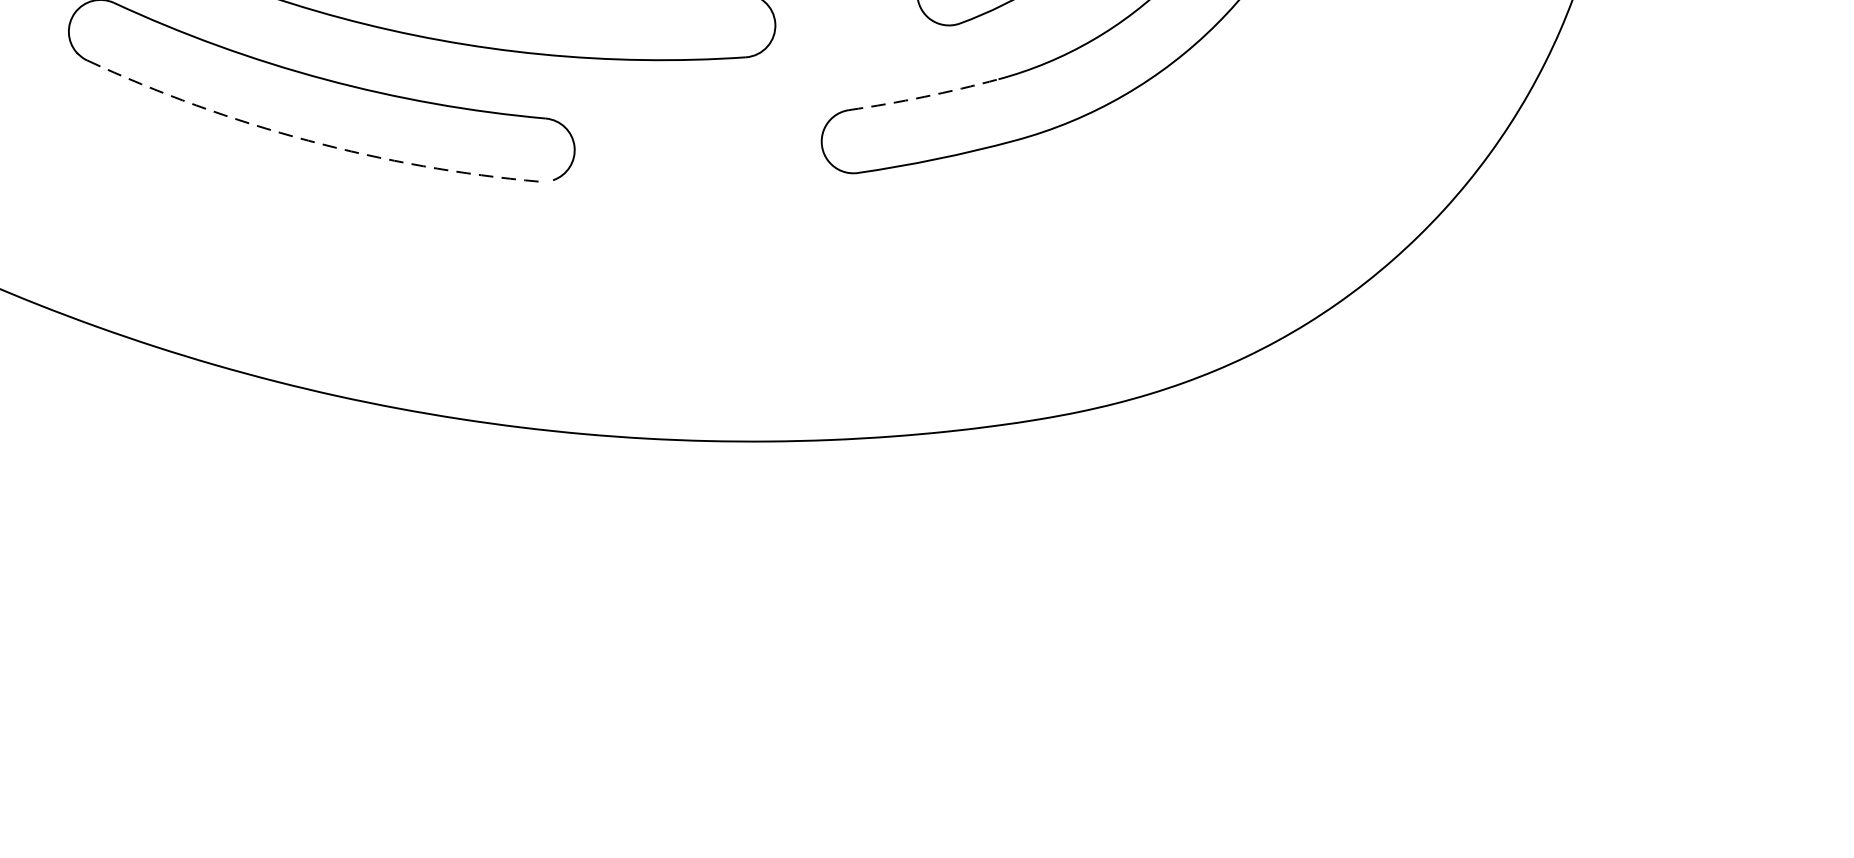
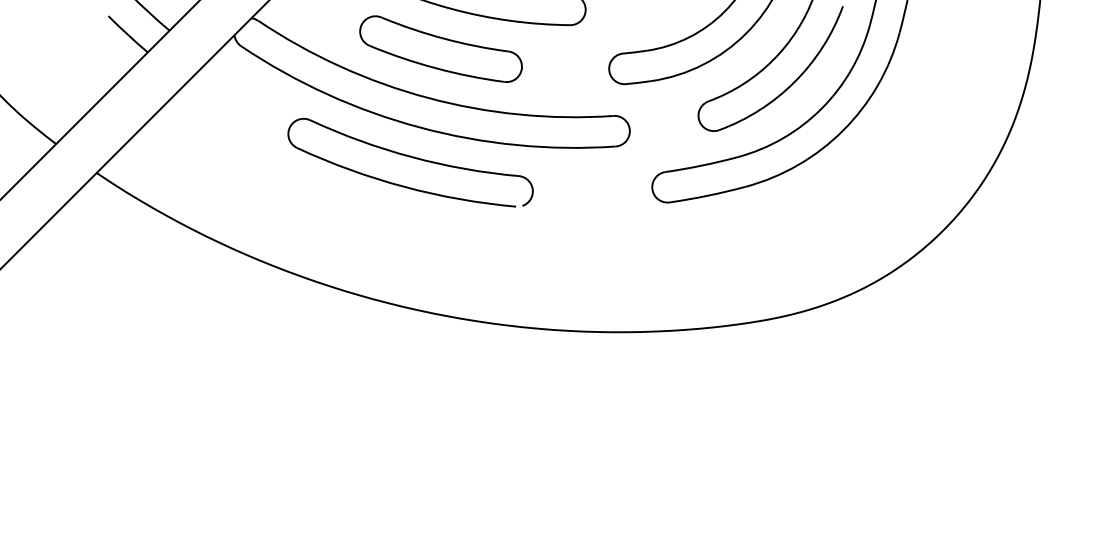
arc: (923, 96) -> (701, 165), dashed -> solid
arc: (309, 140) -> (404, 186), dashed -> solid

